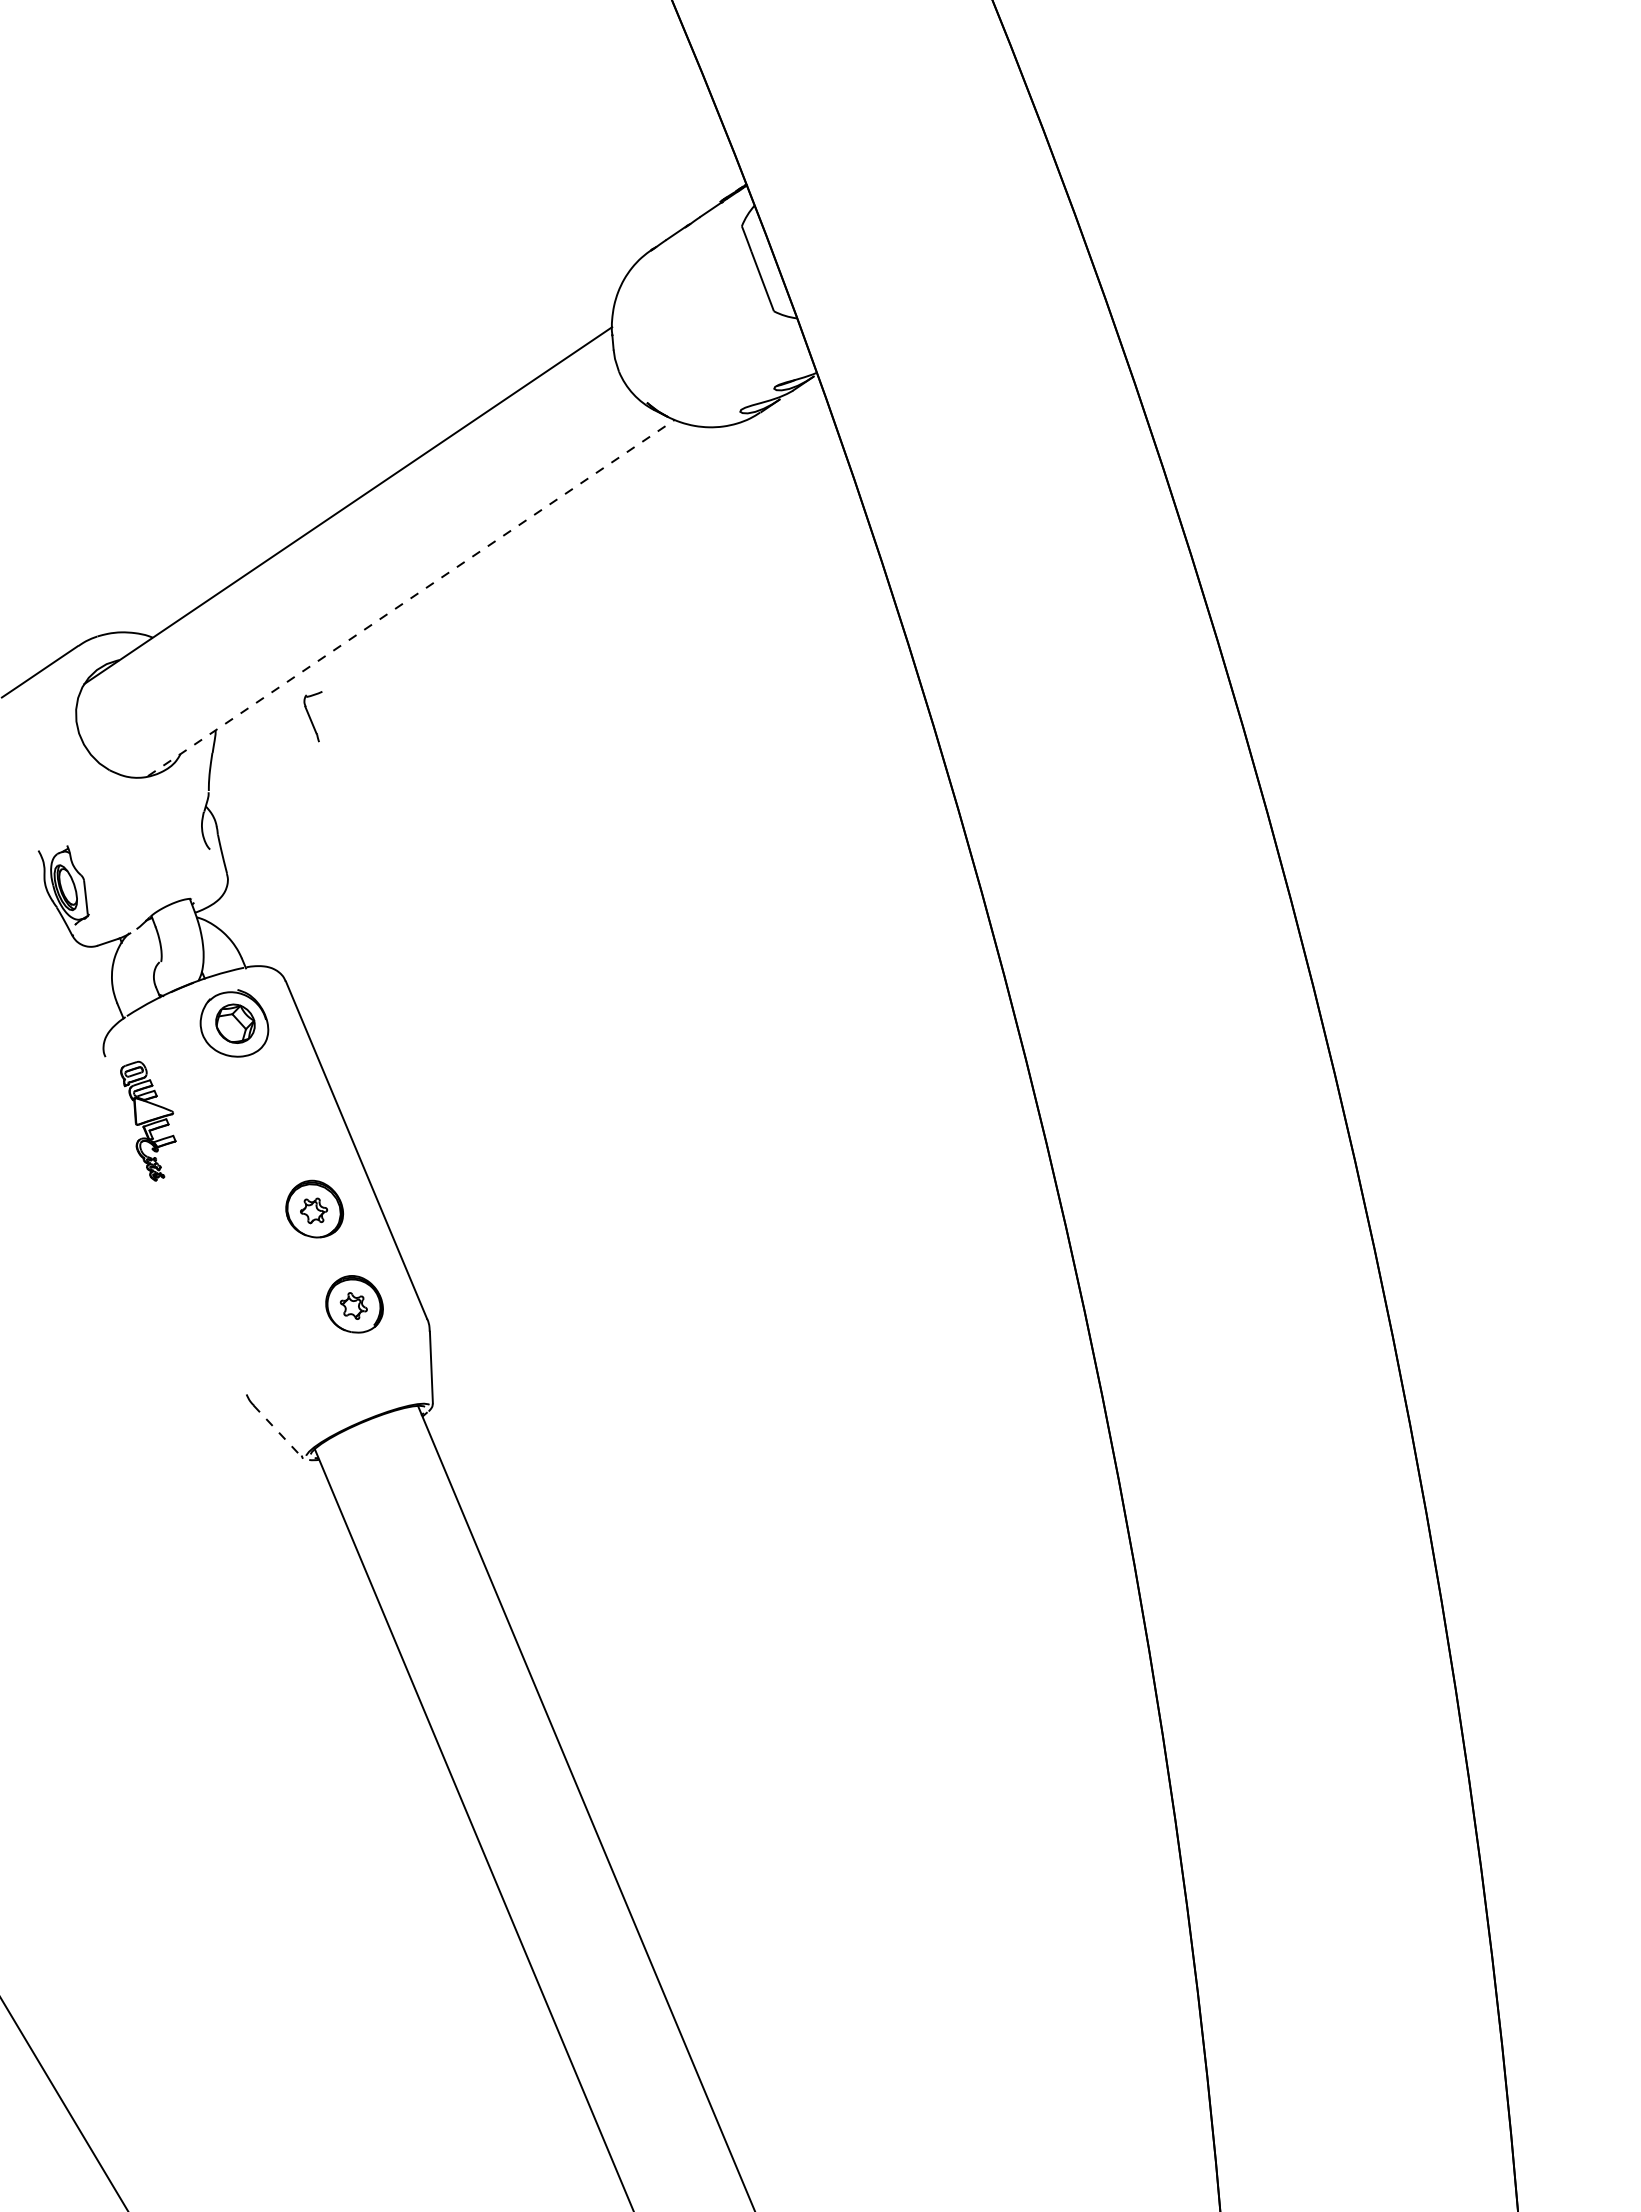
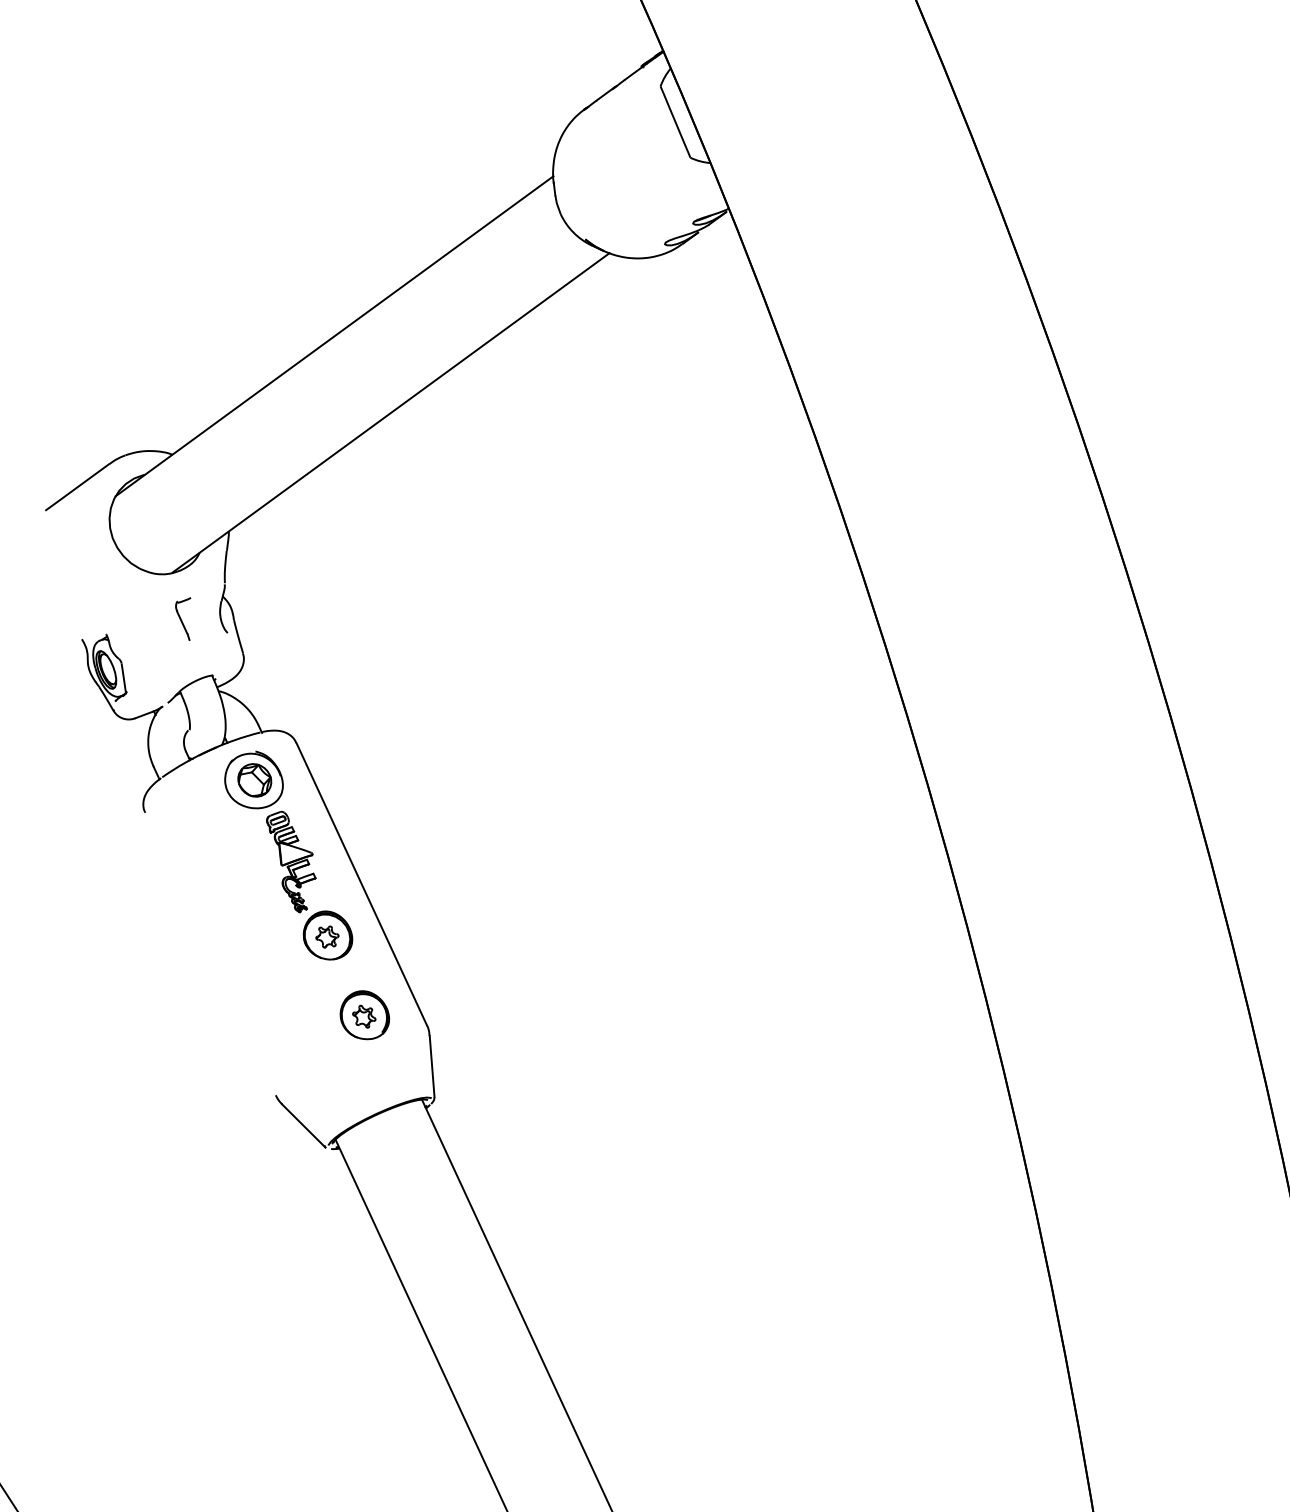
line: (411, 597) -> (391, 412), dashed -> solid
part: (312, 716) -> (183, 619), moved
part: (148, 1120) -> (291, 861), moved
line: (278, 1431) -> (304, 1125), dashed -> solid

